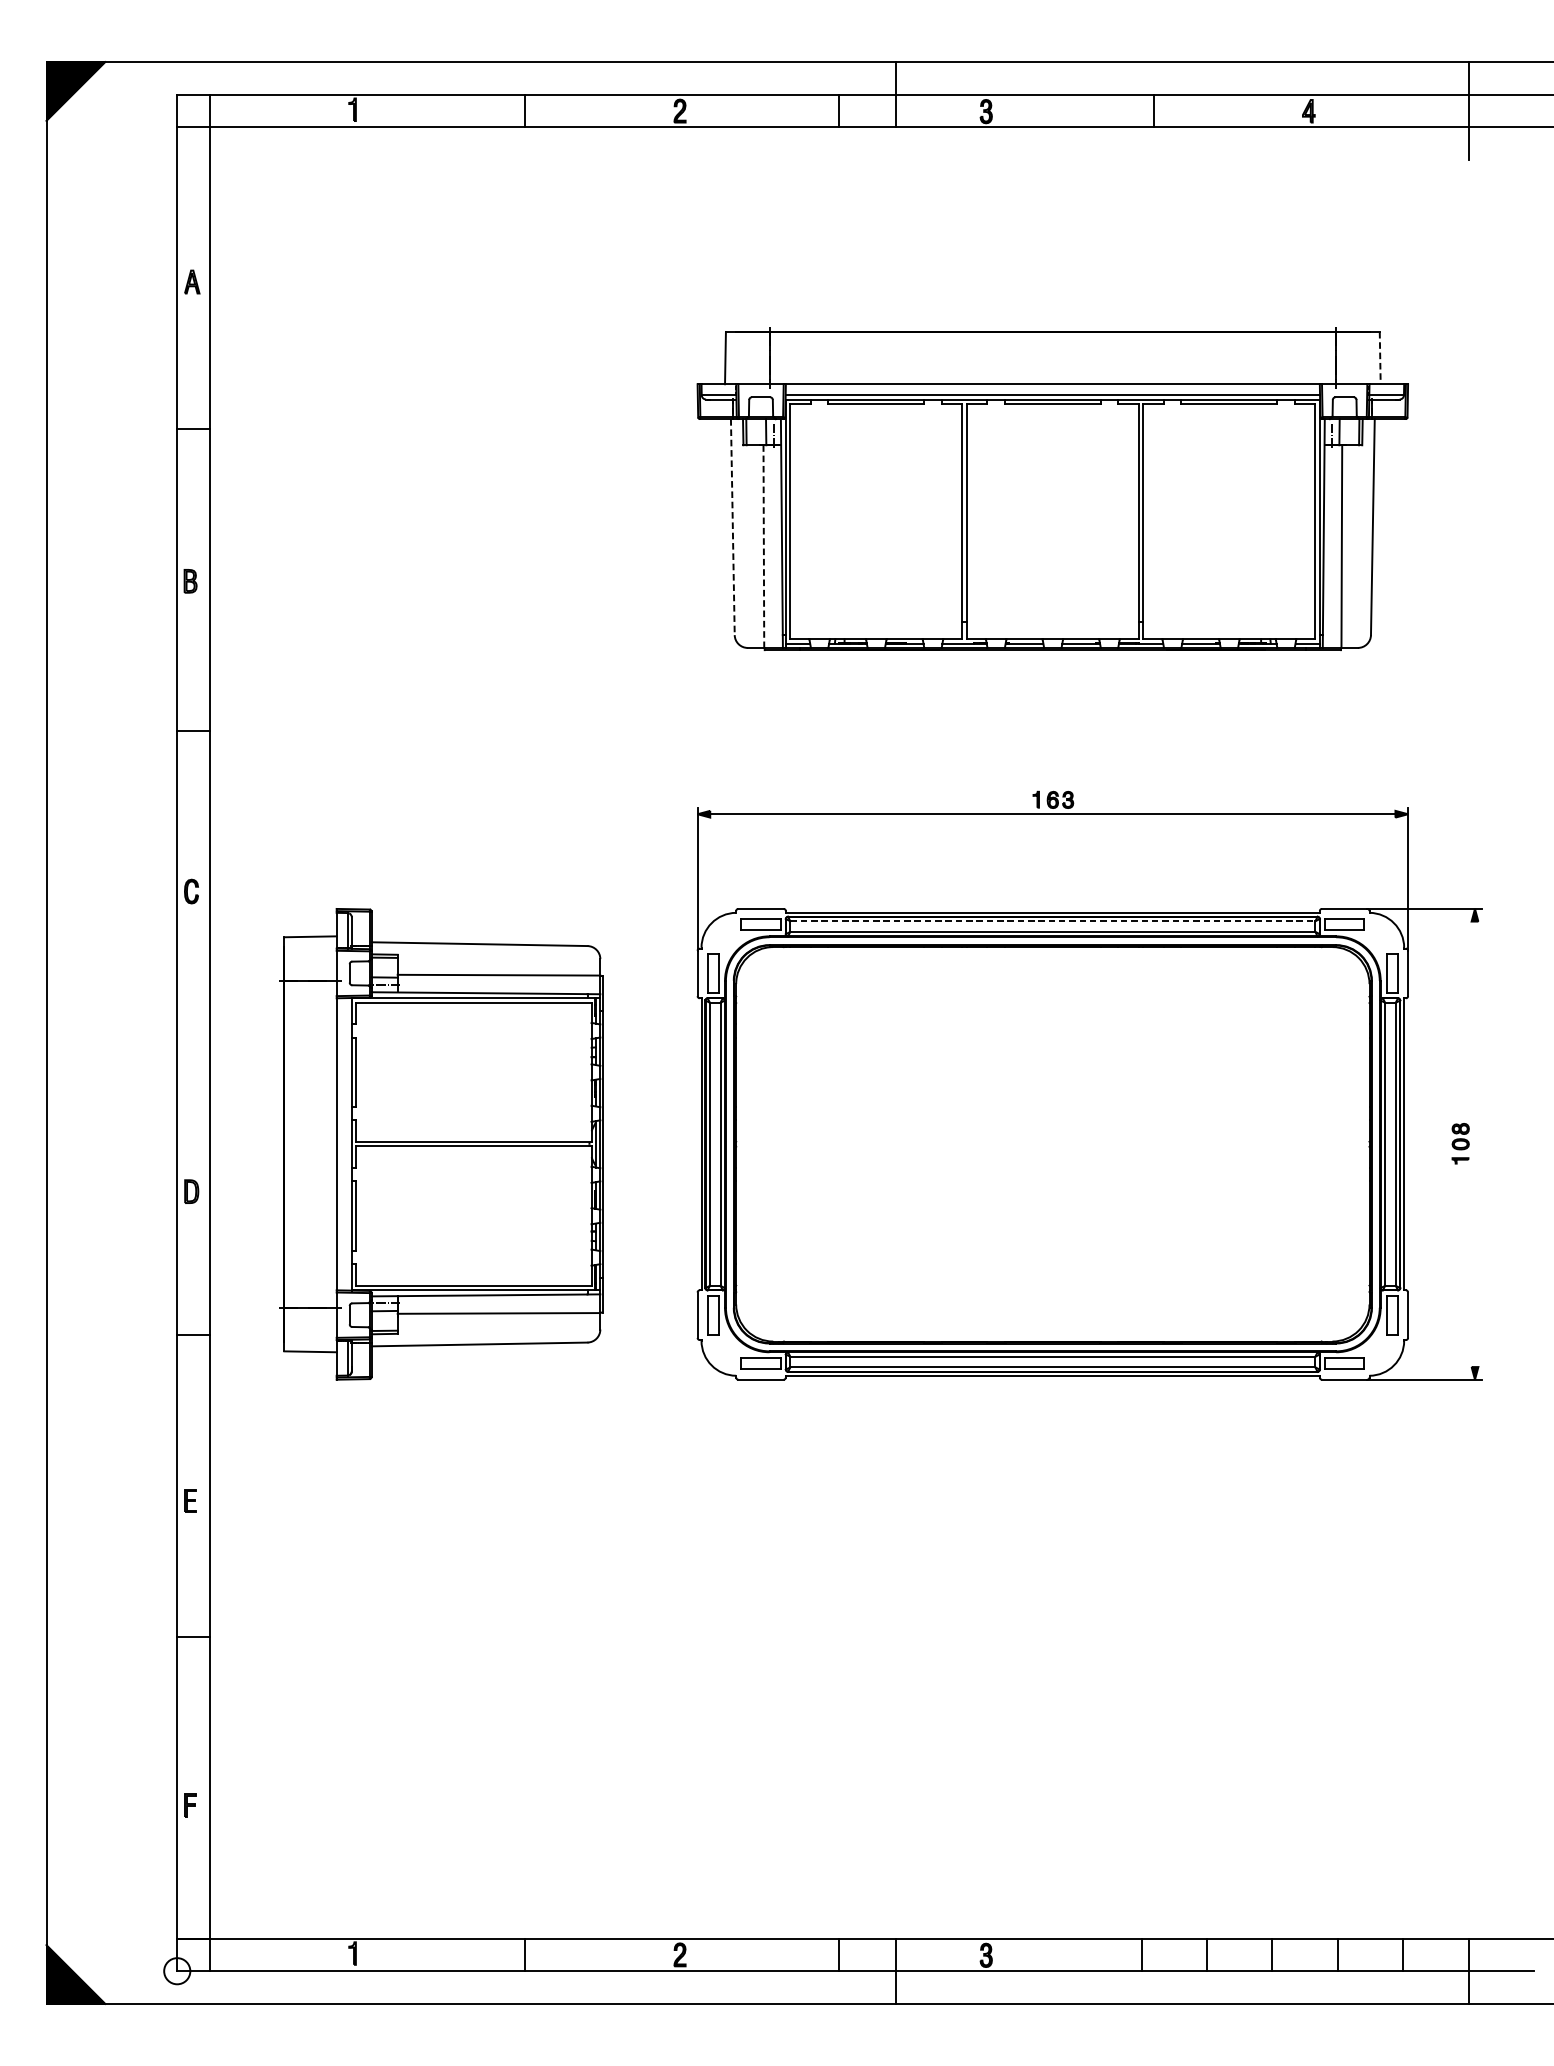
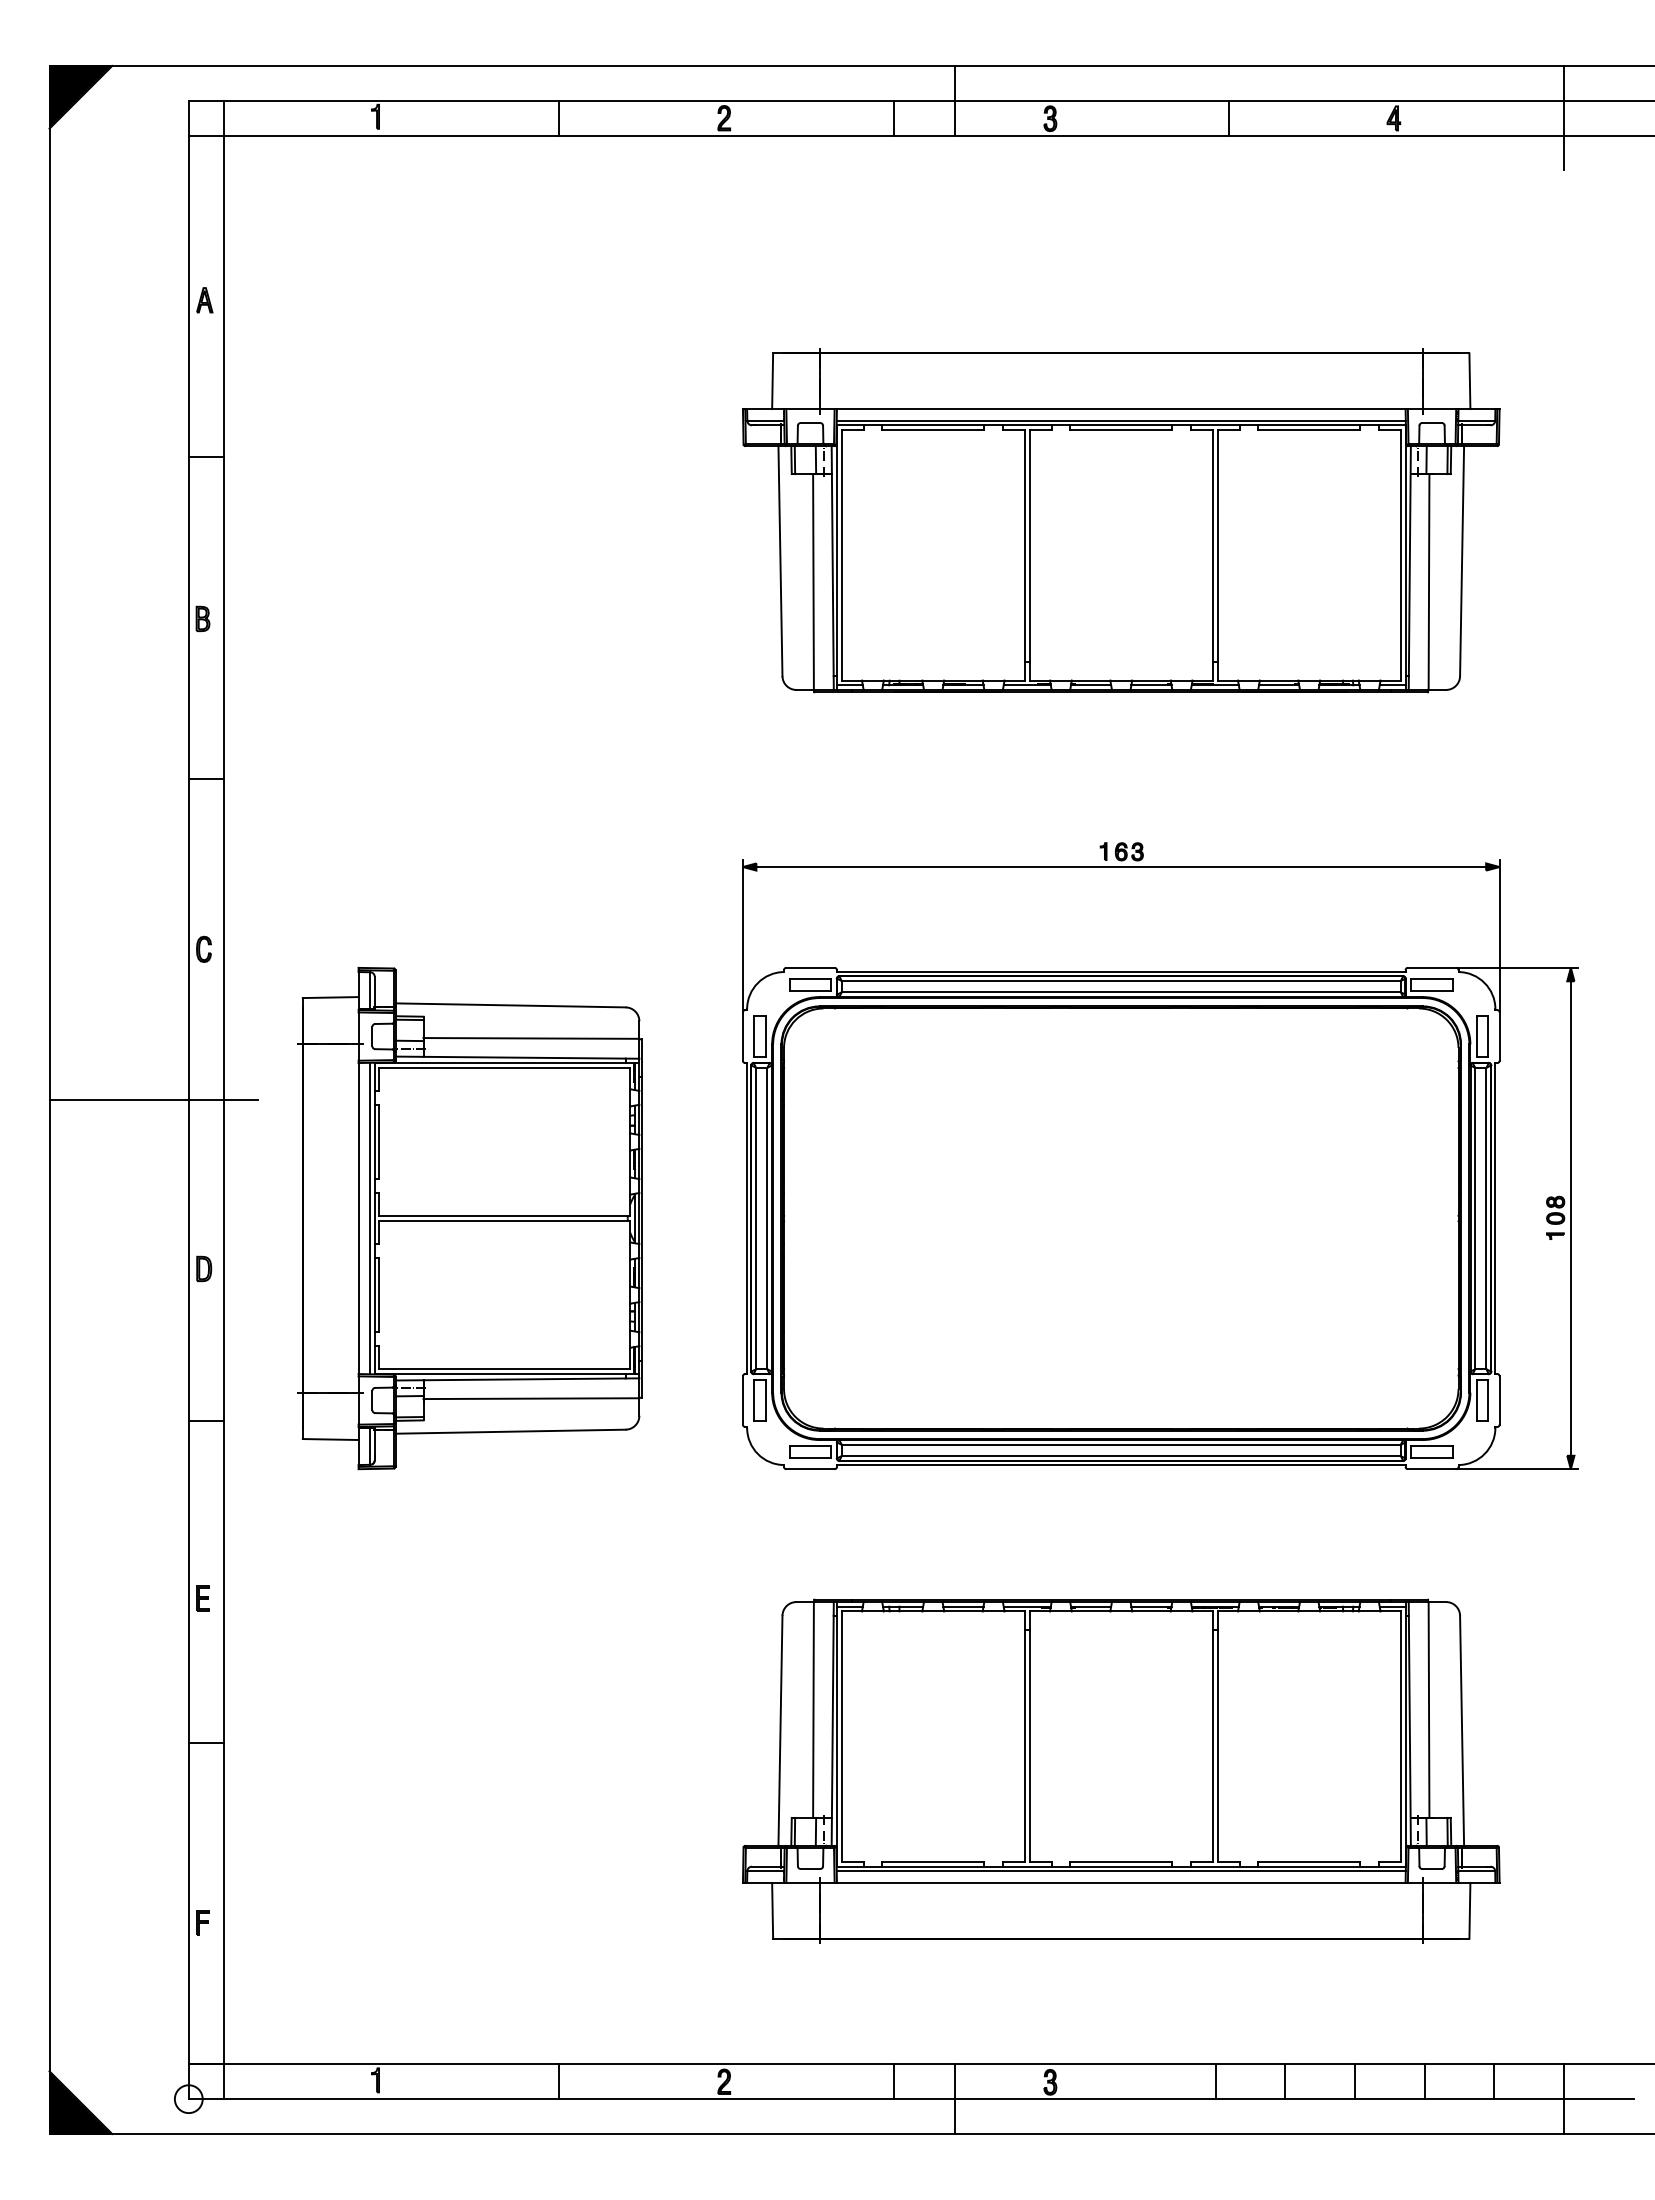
line: (1379, 358) -> (1469, 381), dashed -> solid
line: (732, 527) -> (780, 561), dashed -> solid
line: (763, 547) -> (813, 582), dashed -> solid
line: (1053, 921) -> (1121, 981), dashed -> solid
line: (144, 1032) -> (153, 1099), added
line: (347, 1144) -> (370, 1218), added
line: (1474, 1144) -> (1570, 1218), added
part: (1053, 1662) -> (1121, 1770), added

